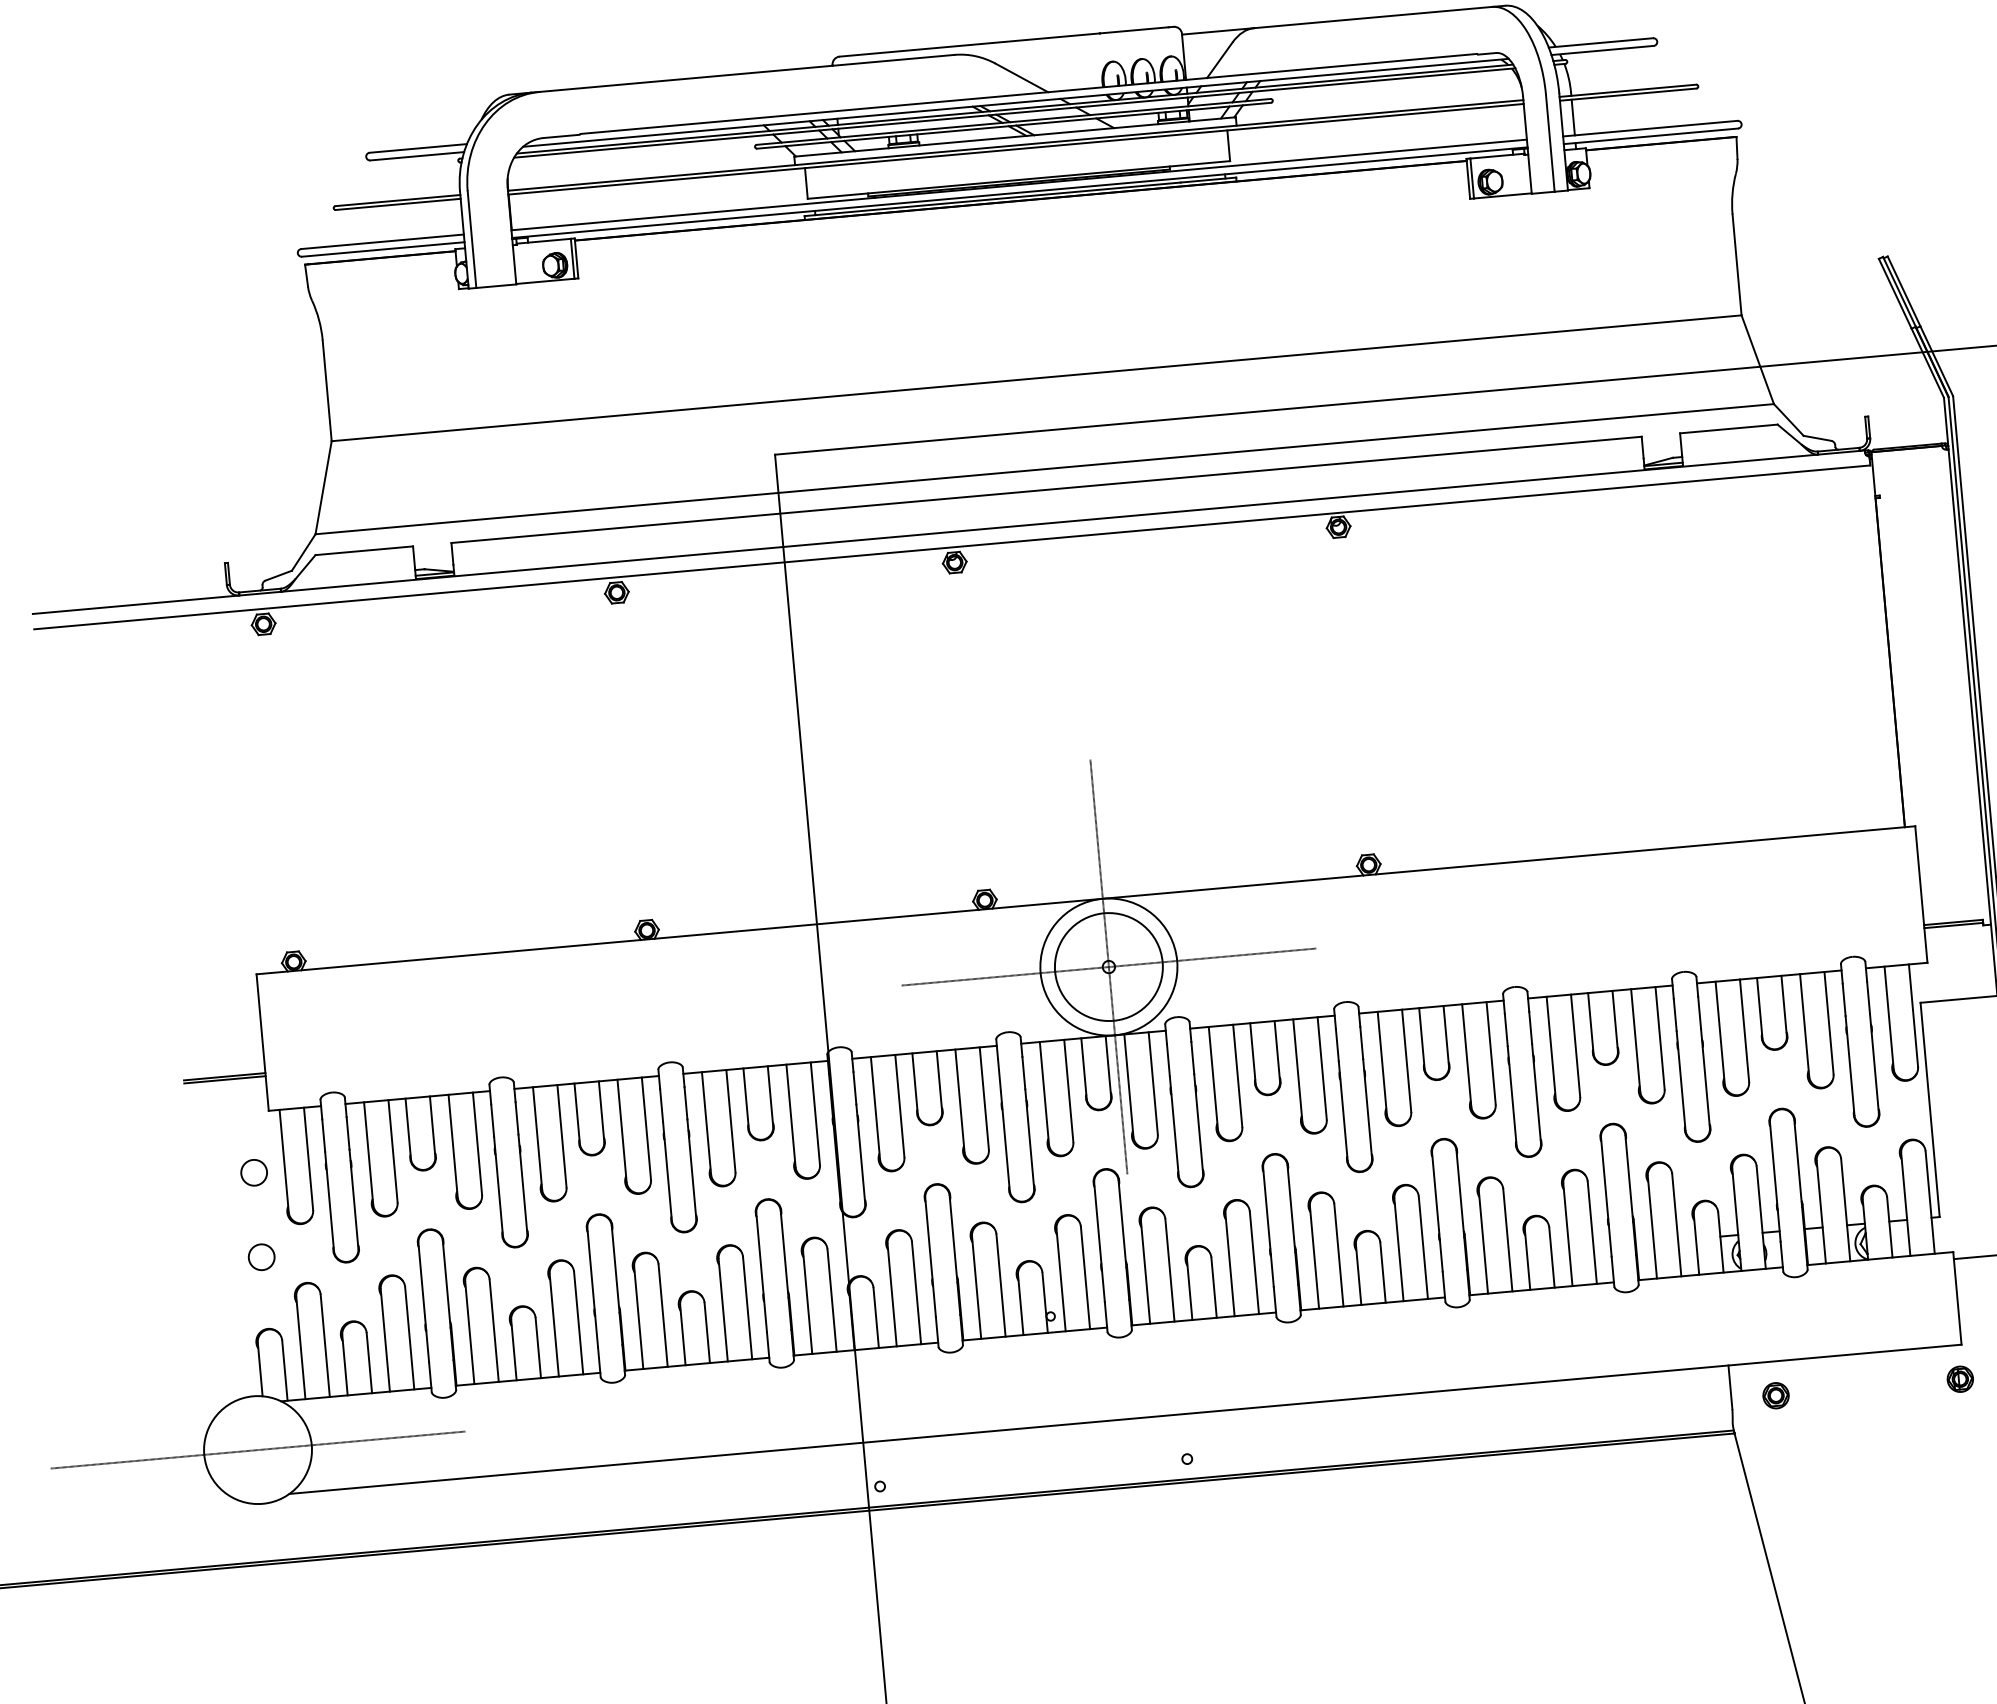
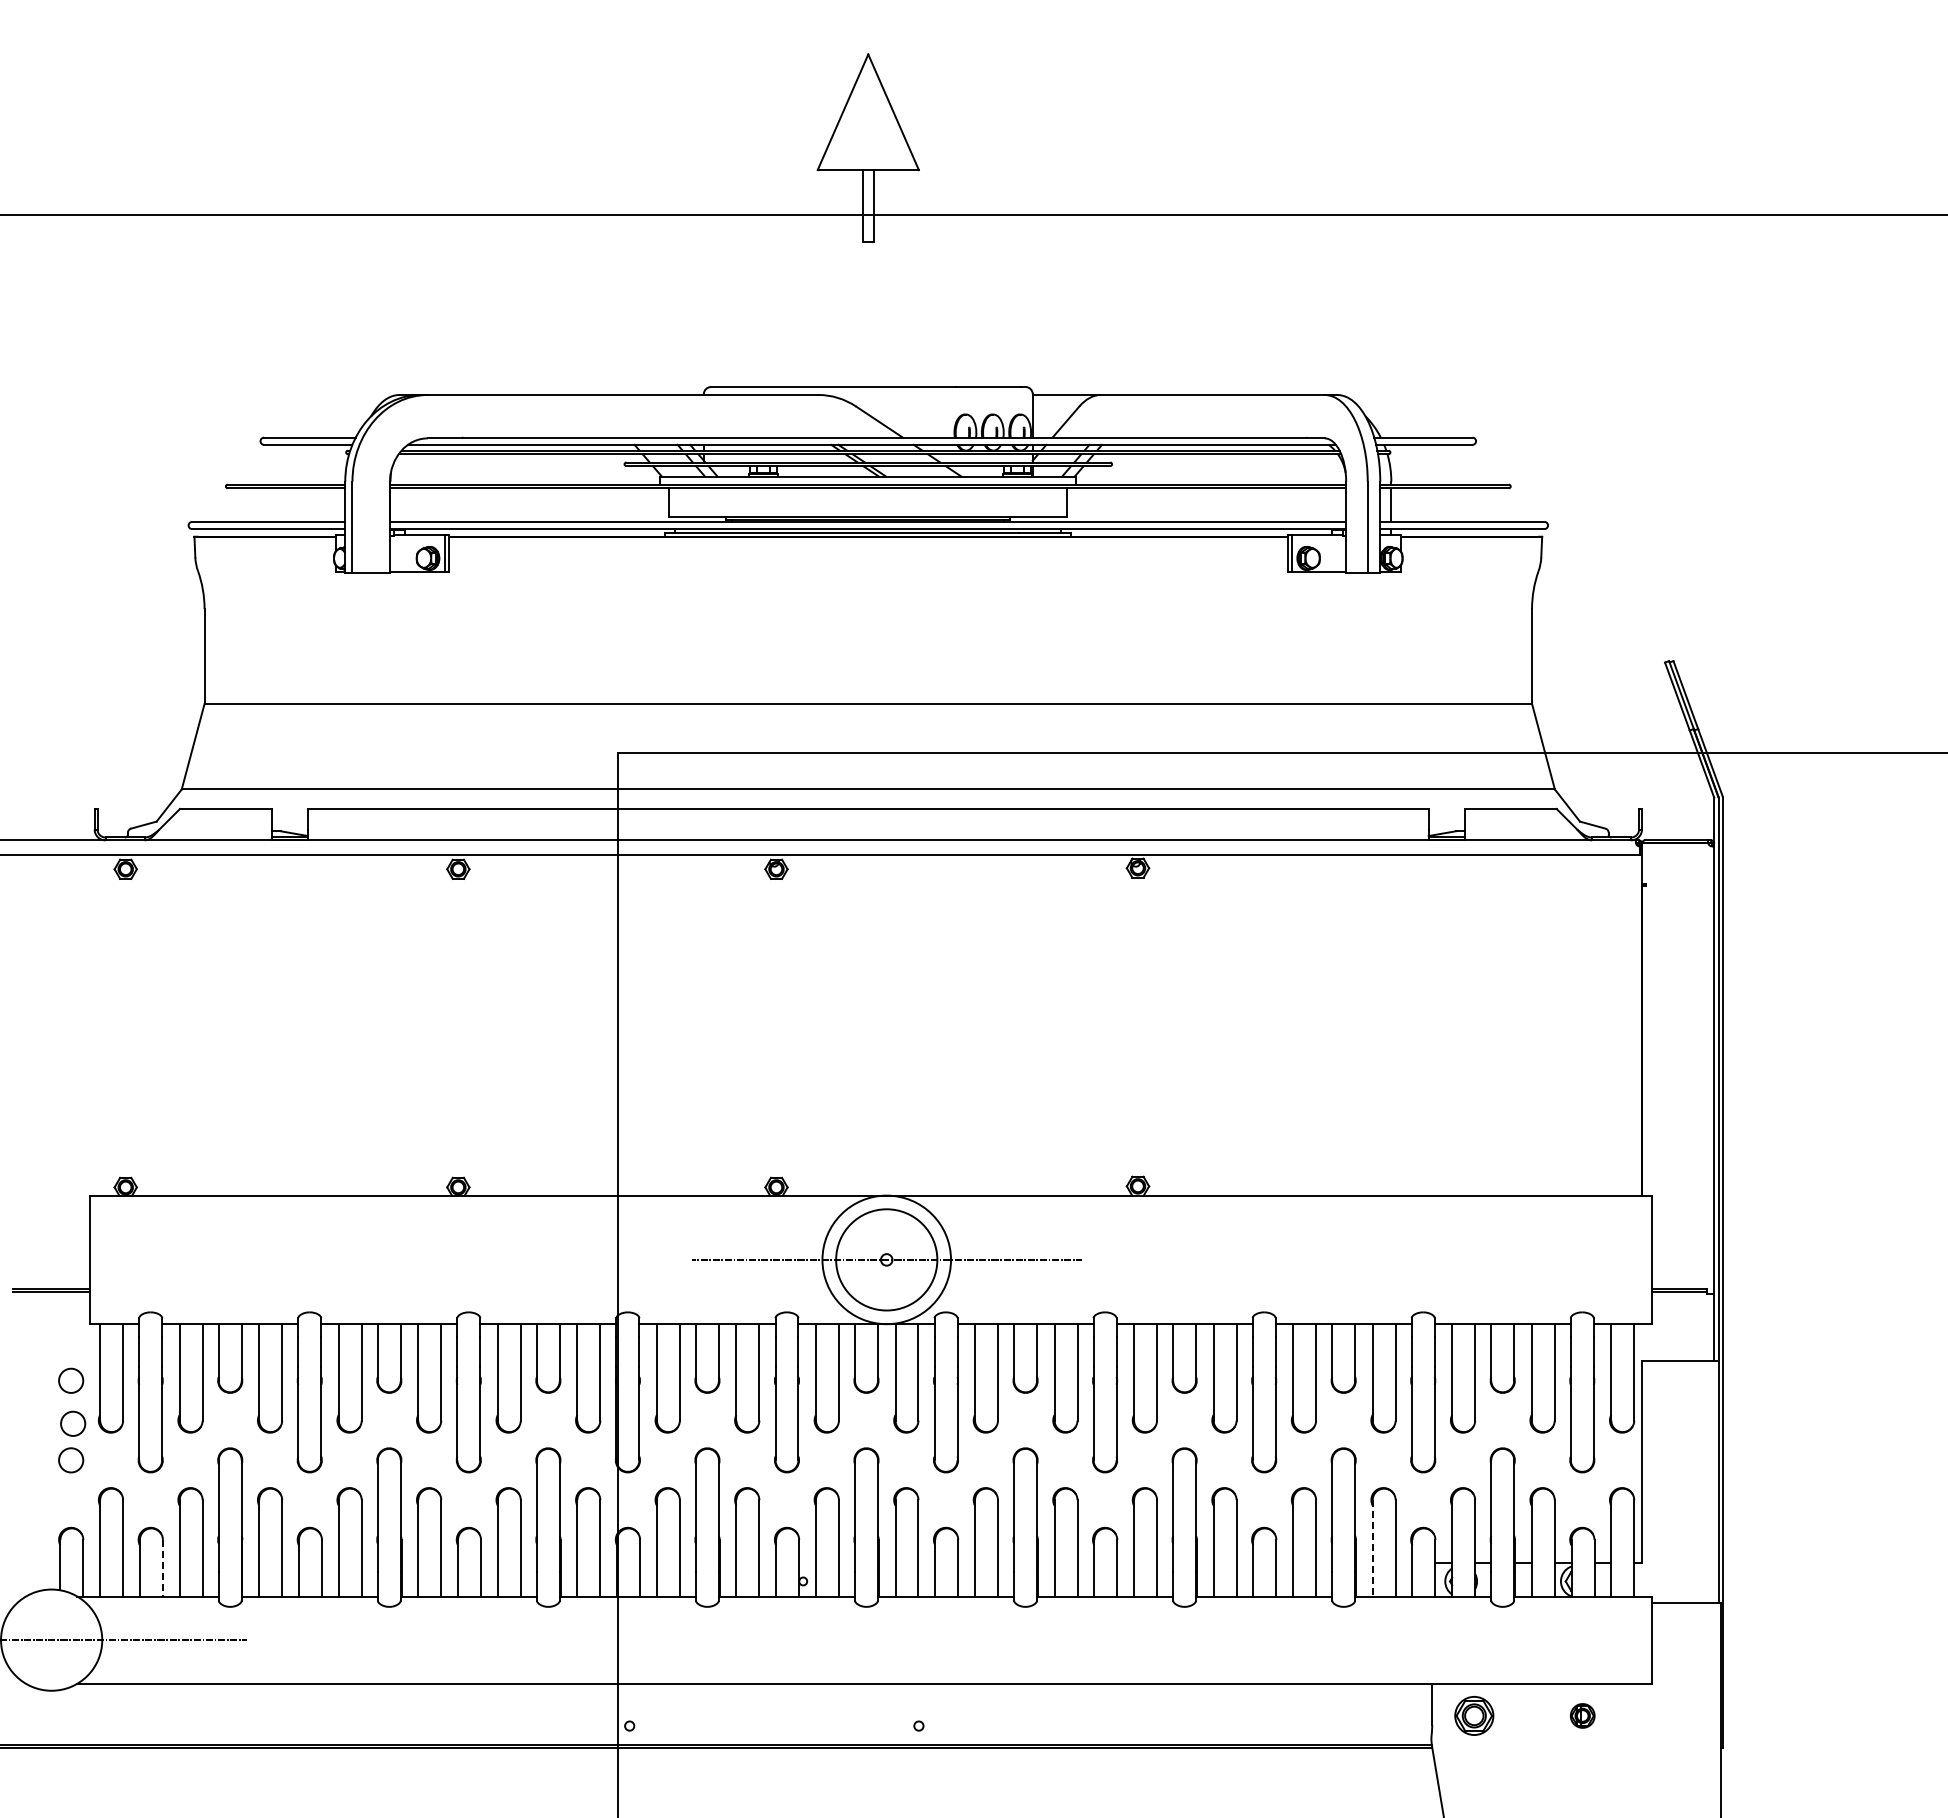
line: (1108, 966) -> (886, 1259), removed
circle: (260, 1217) -> (73, 1423), added
line: (1652, 1227) -> (1372, 1548), solid -> dashed
line: (368, 1363) -> (162, 1568), solid -> dashed
part: (1960, 1378) -> (1582, 1715), moved
part: (1775, 1395) -> (1473, 1715), size x1.6

